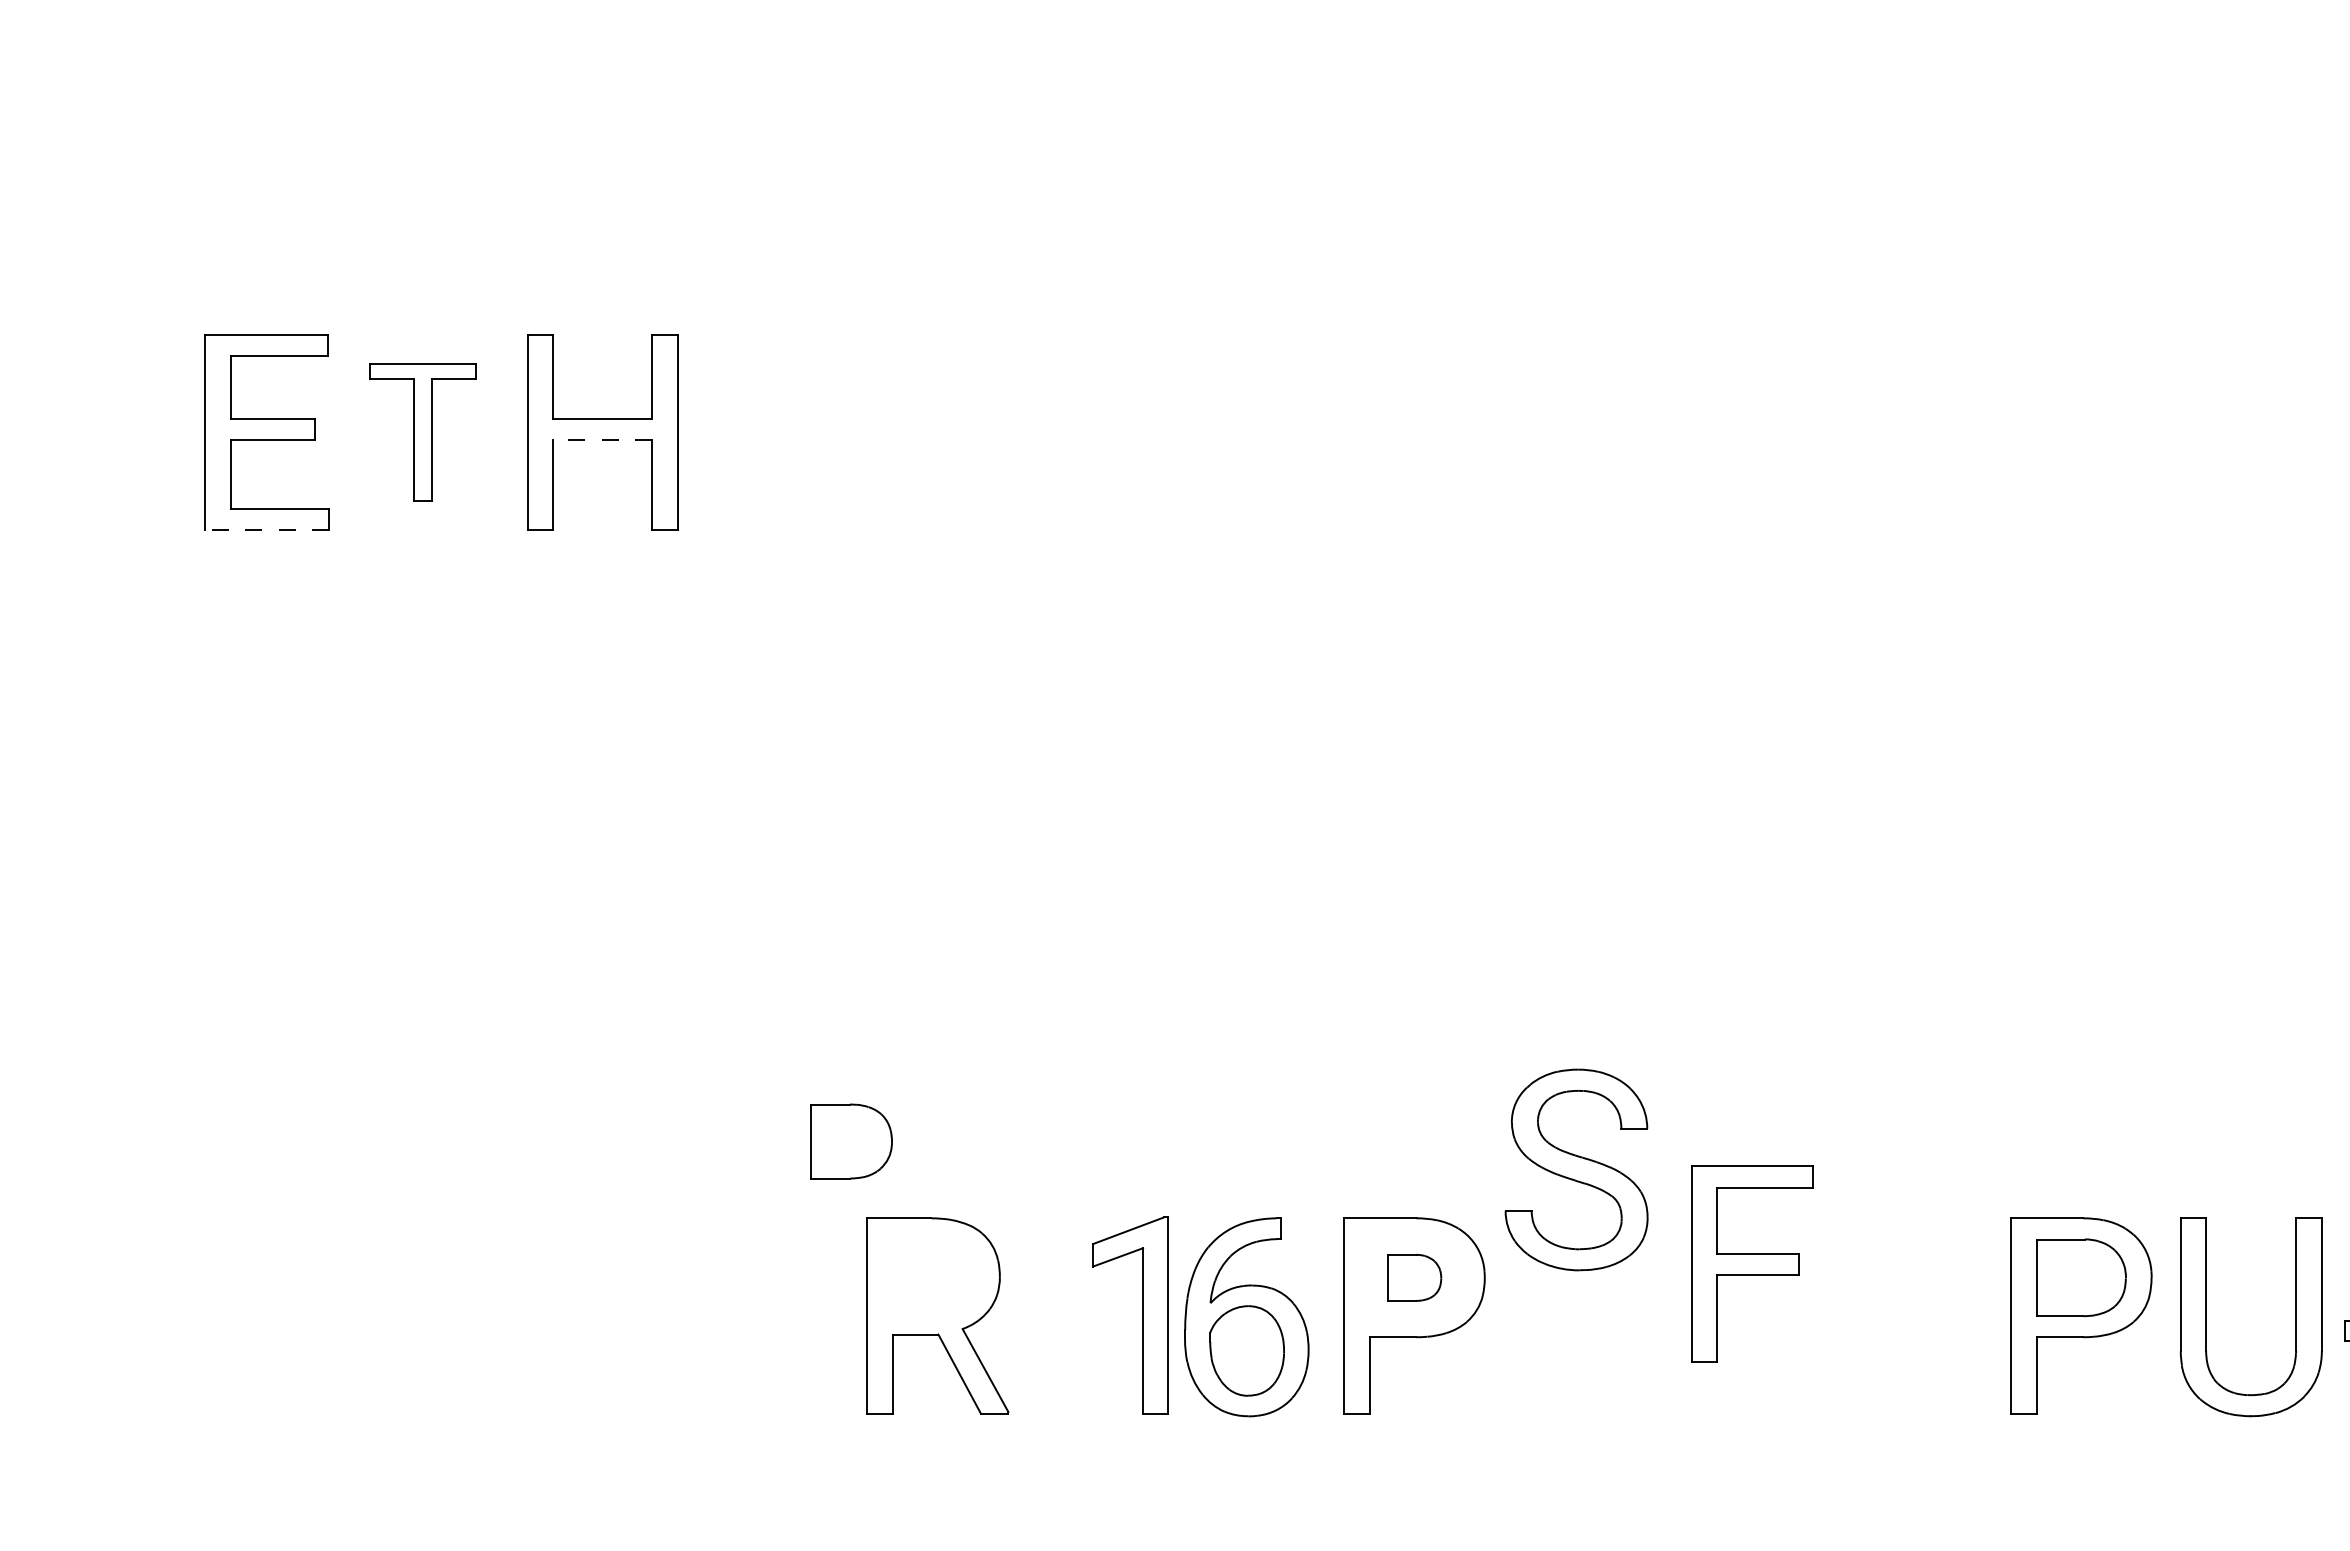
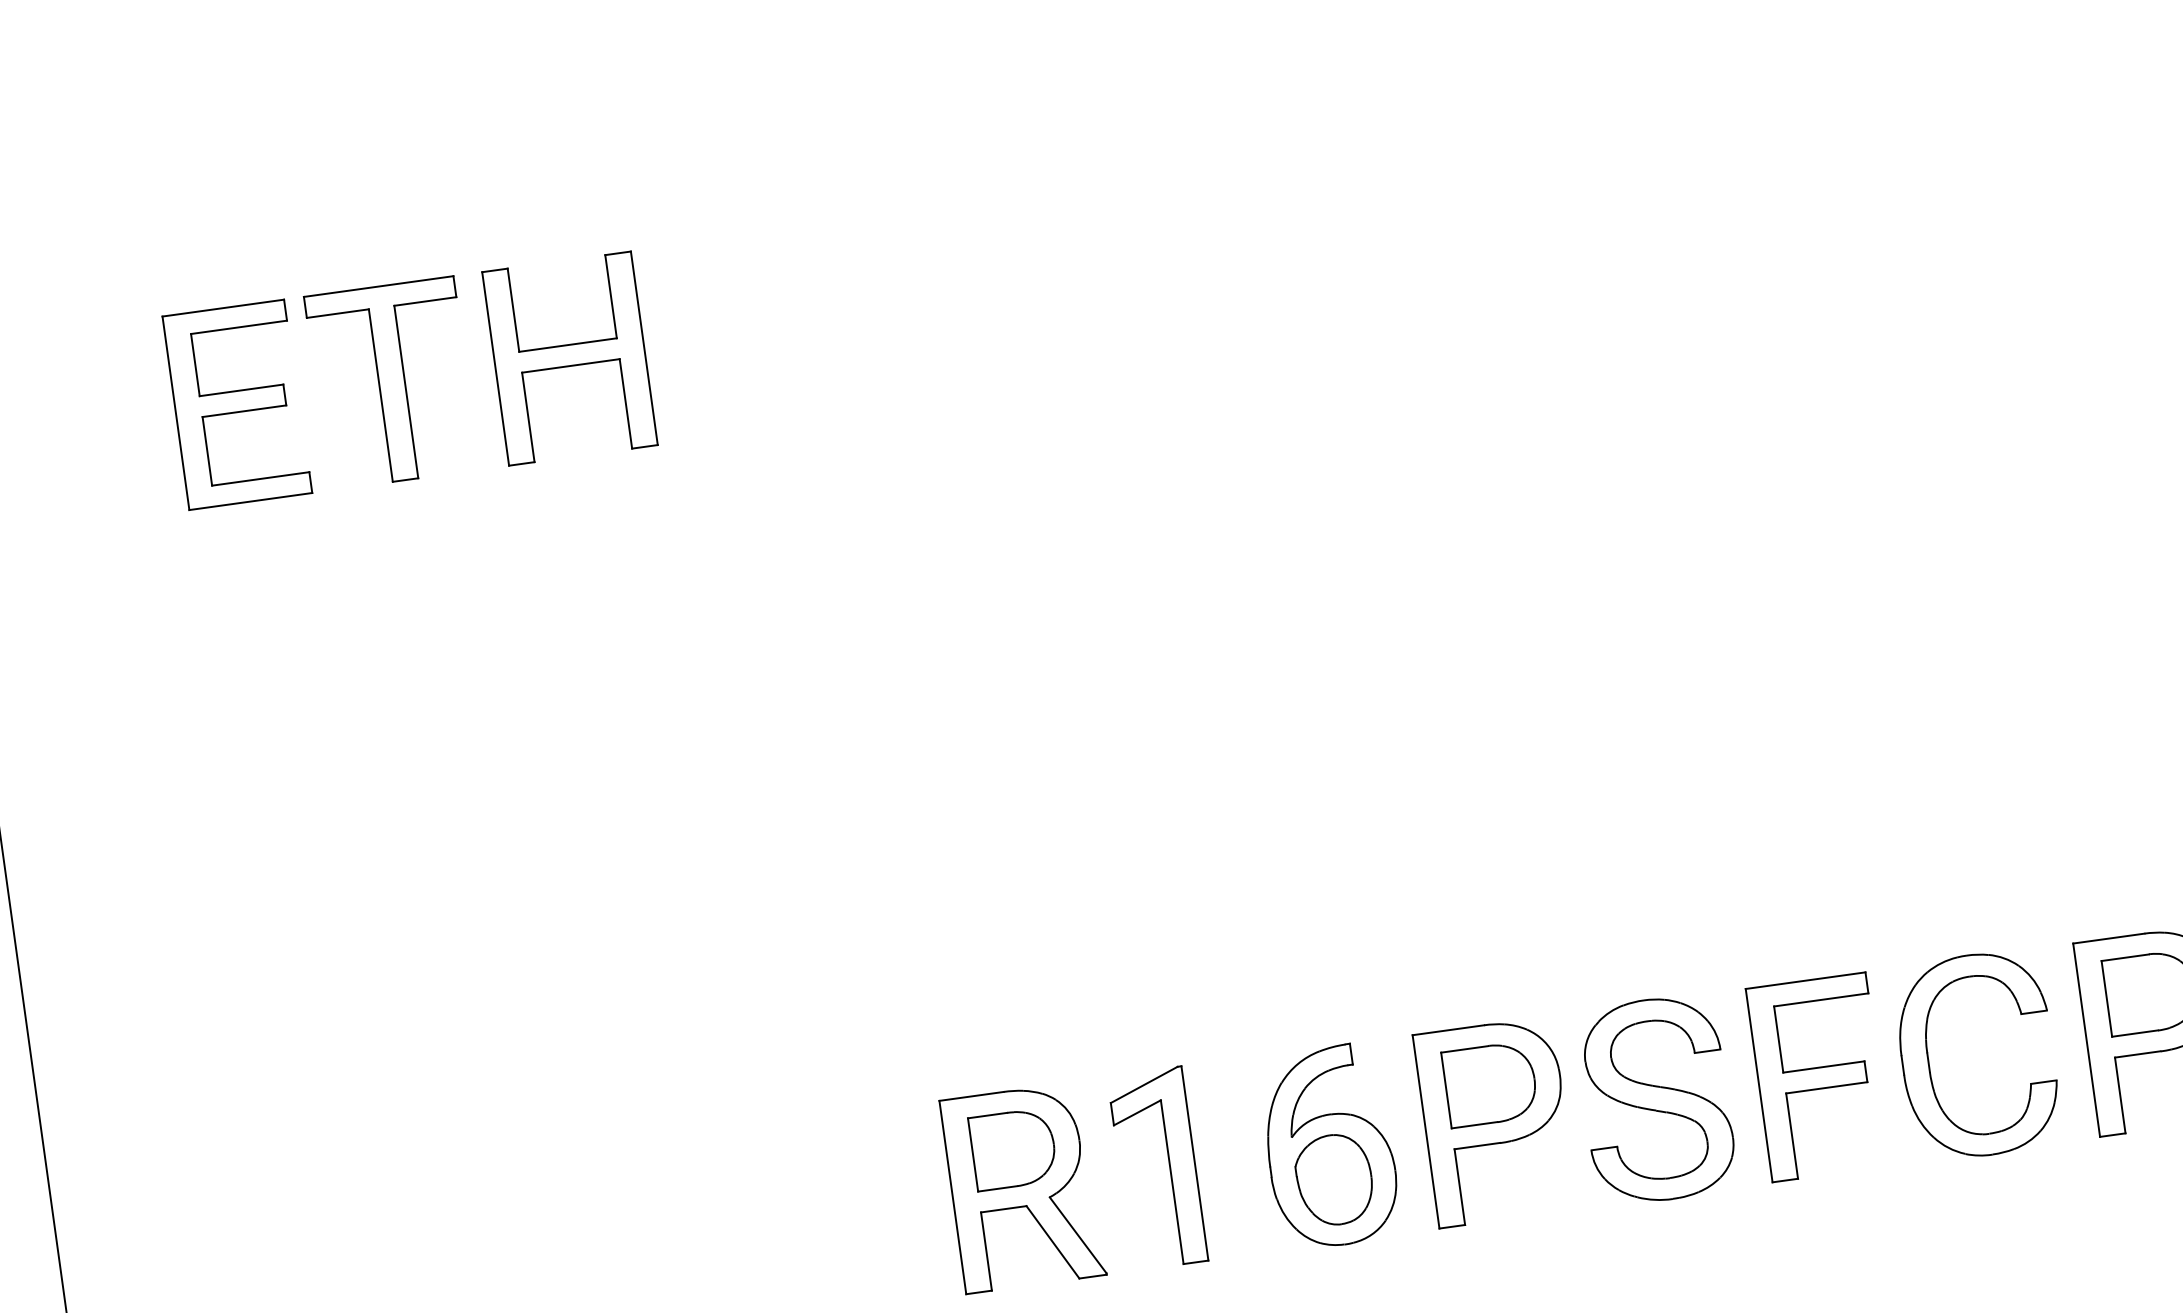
part: (423, 432) -> (392, 383), size x1.43
line: (602, 439) -> (570, 365), dashed -> solid
line: (266, 530) -> (250, 502), dashed -> solid
part: (851, 1141) -> (1013, 1149), moved
part: (1576, 1169) -> (1655, 1099), moved
part: (1752, 1263) -> (1819, 1076), moved
part: (1414, 1277) -> (1490, 1084), size x1.67
part: (1142, 1315) -> (1169, 1167), moved
part: (1852, 1315) -> (1929, 1061), added

